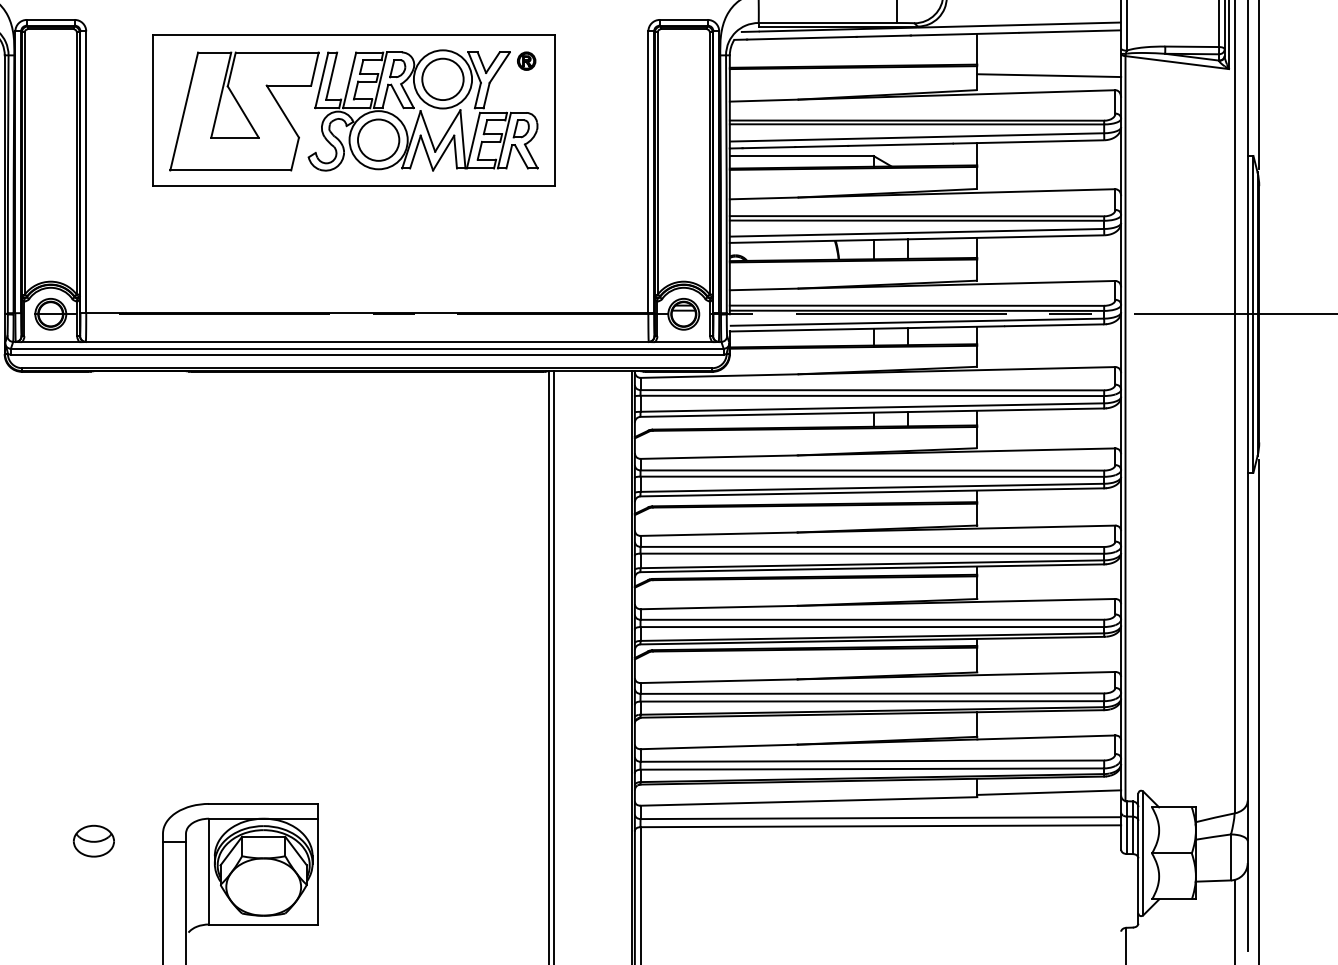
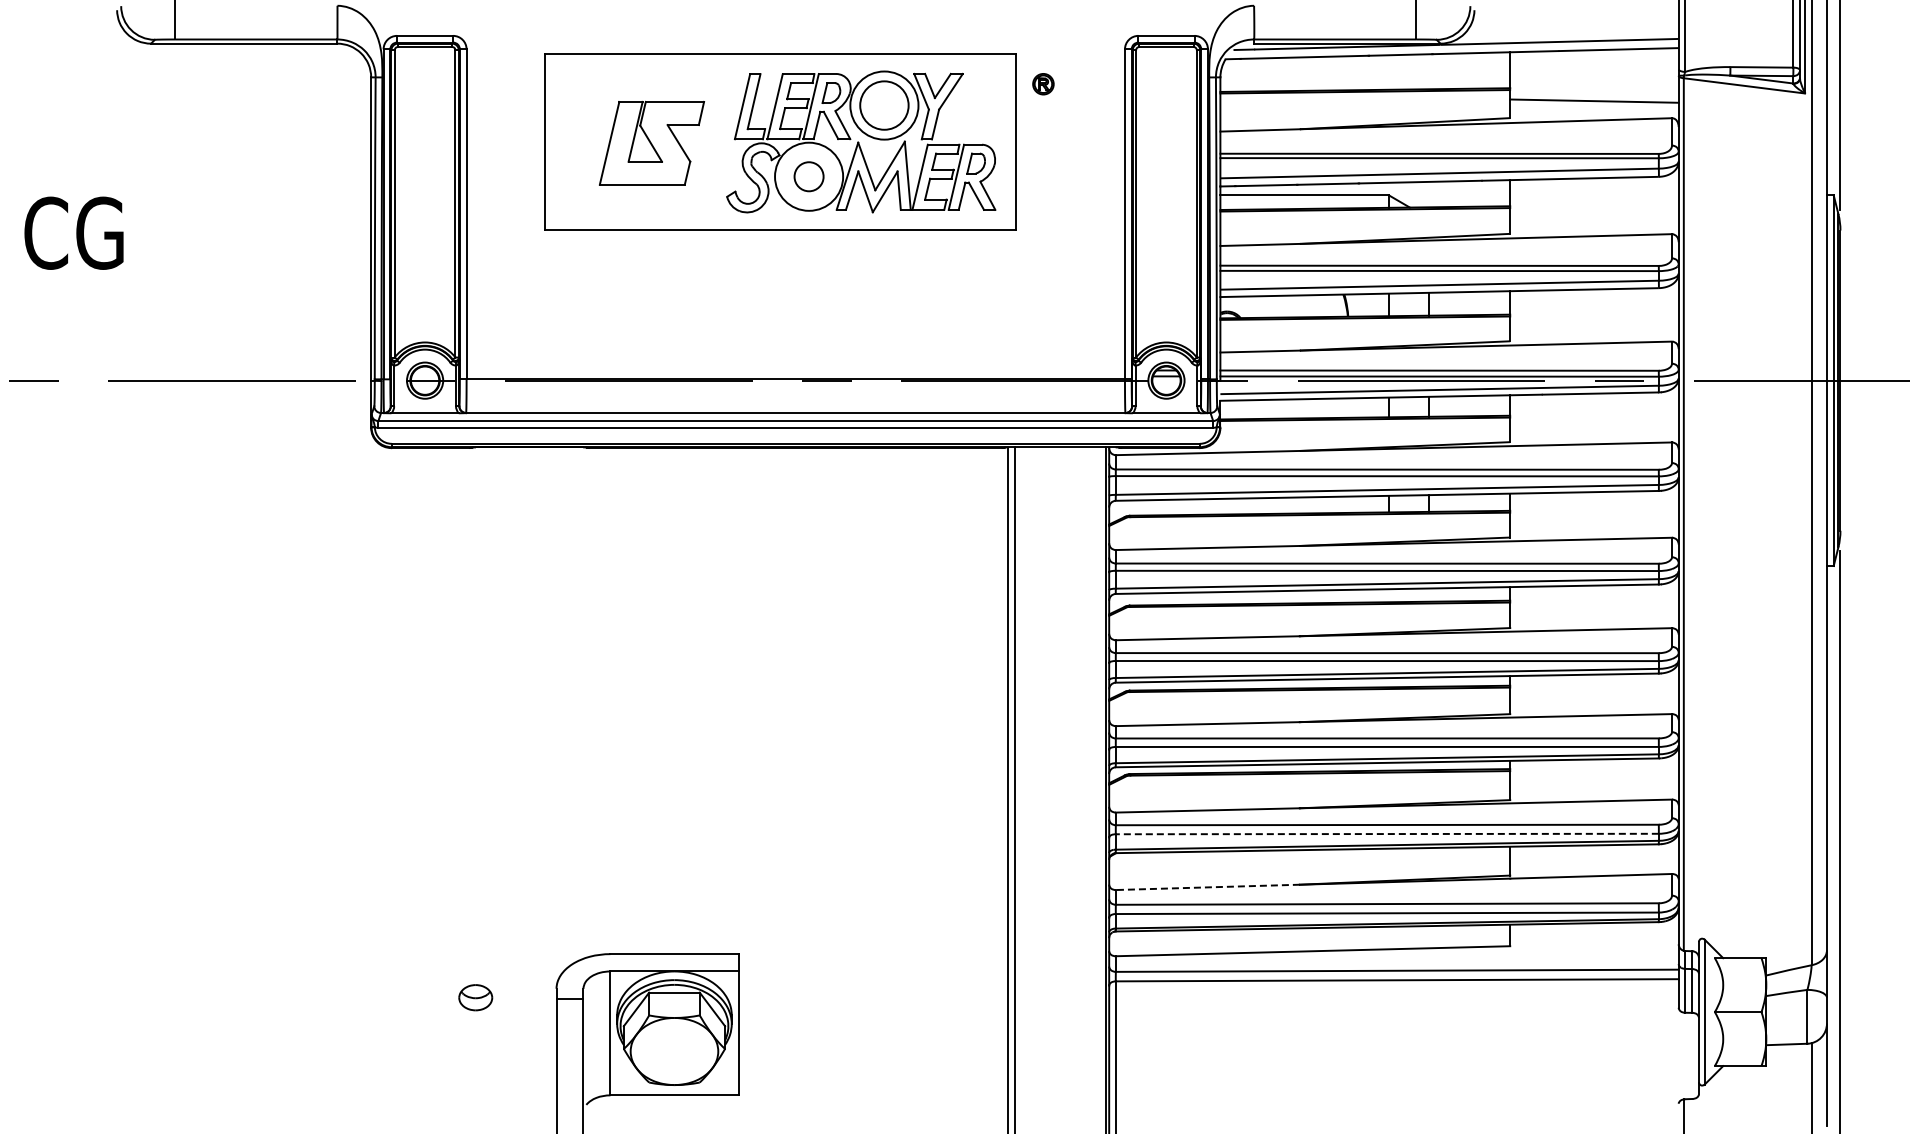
part: (526, 61) -> (1043, 84), moved
part: (244, 111) -> (651, 143), size x0.6
circle: (378, 139) -> (808, 176), size x0.6
line: (872, 701) -> (1387, 834), solid -> dashed
line: (718, 747) -> (1207, 887), solid -> dashed
line: (1049, 792) -> (1594, 940), removed
part: (93, 840) -> (475, 997), size x0.7

